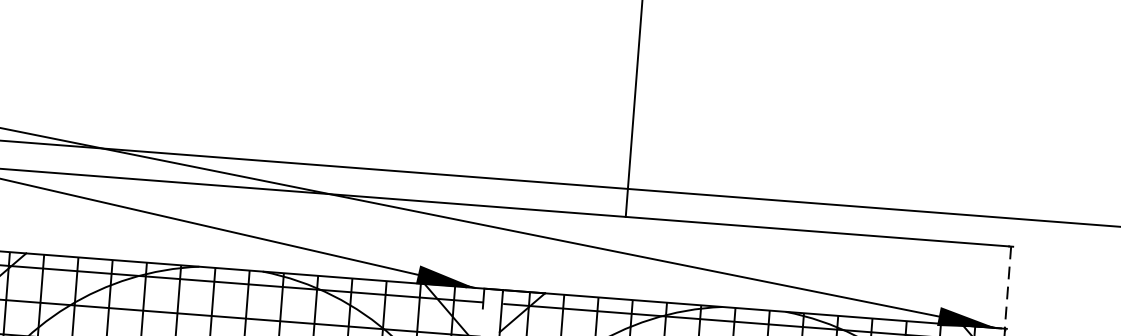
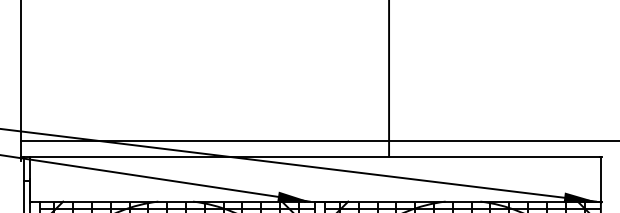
line: (1007, 288) -> (600, 179), dashed -> solid

